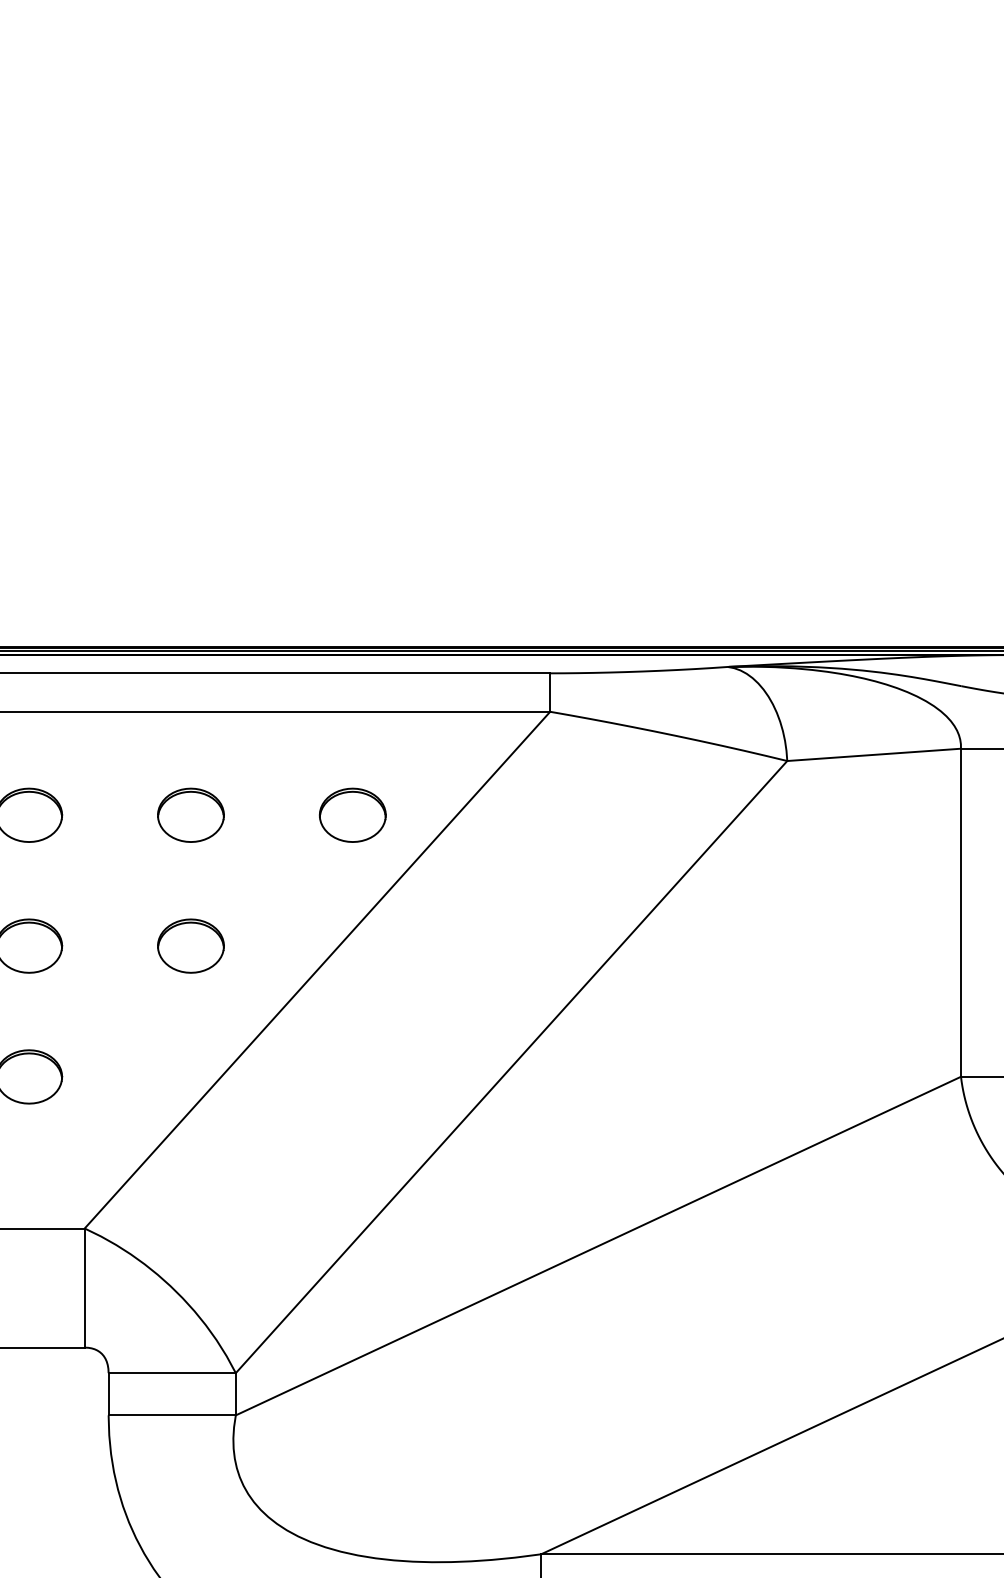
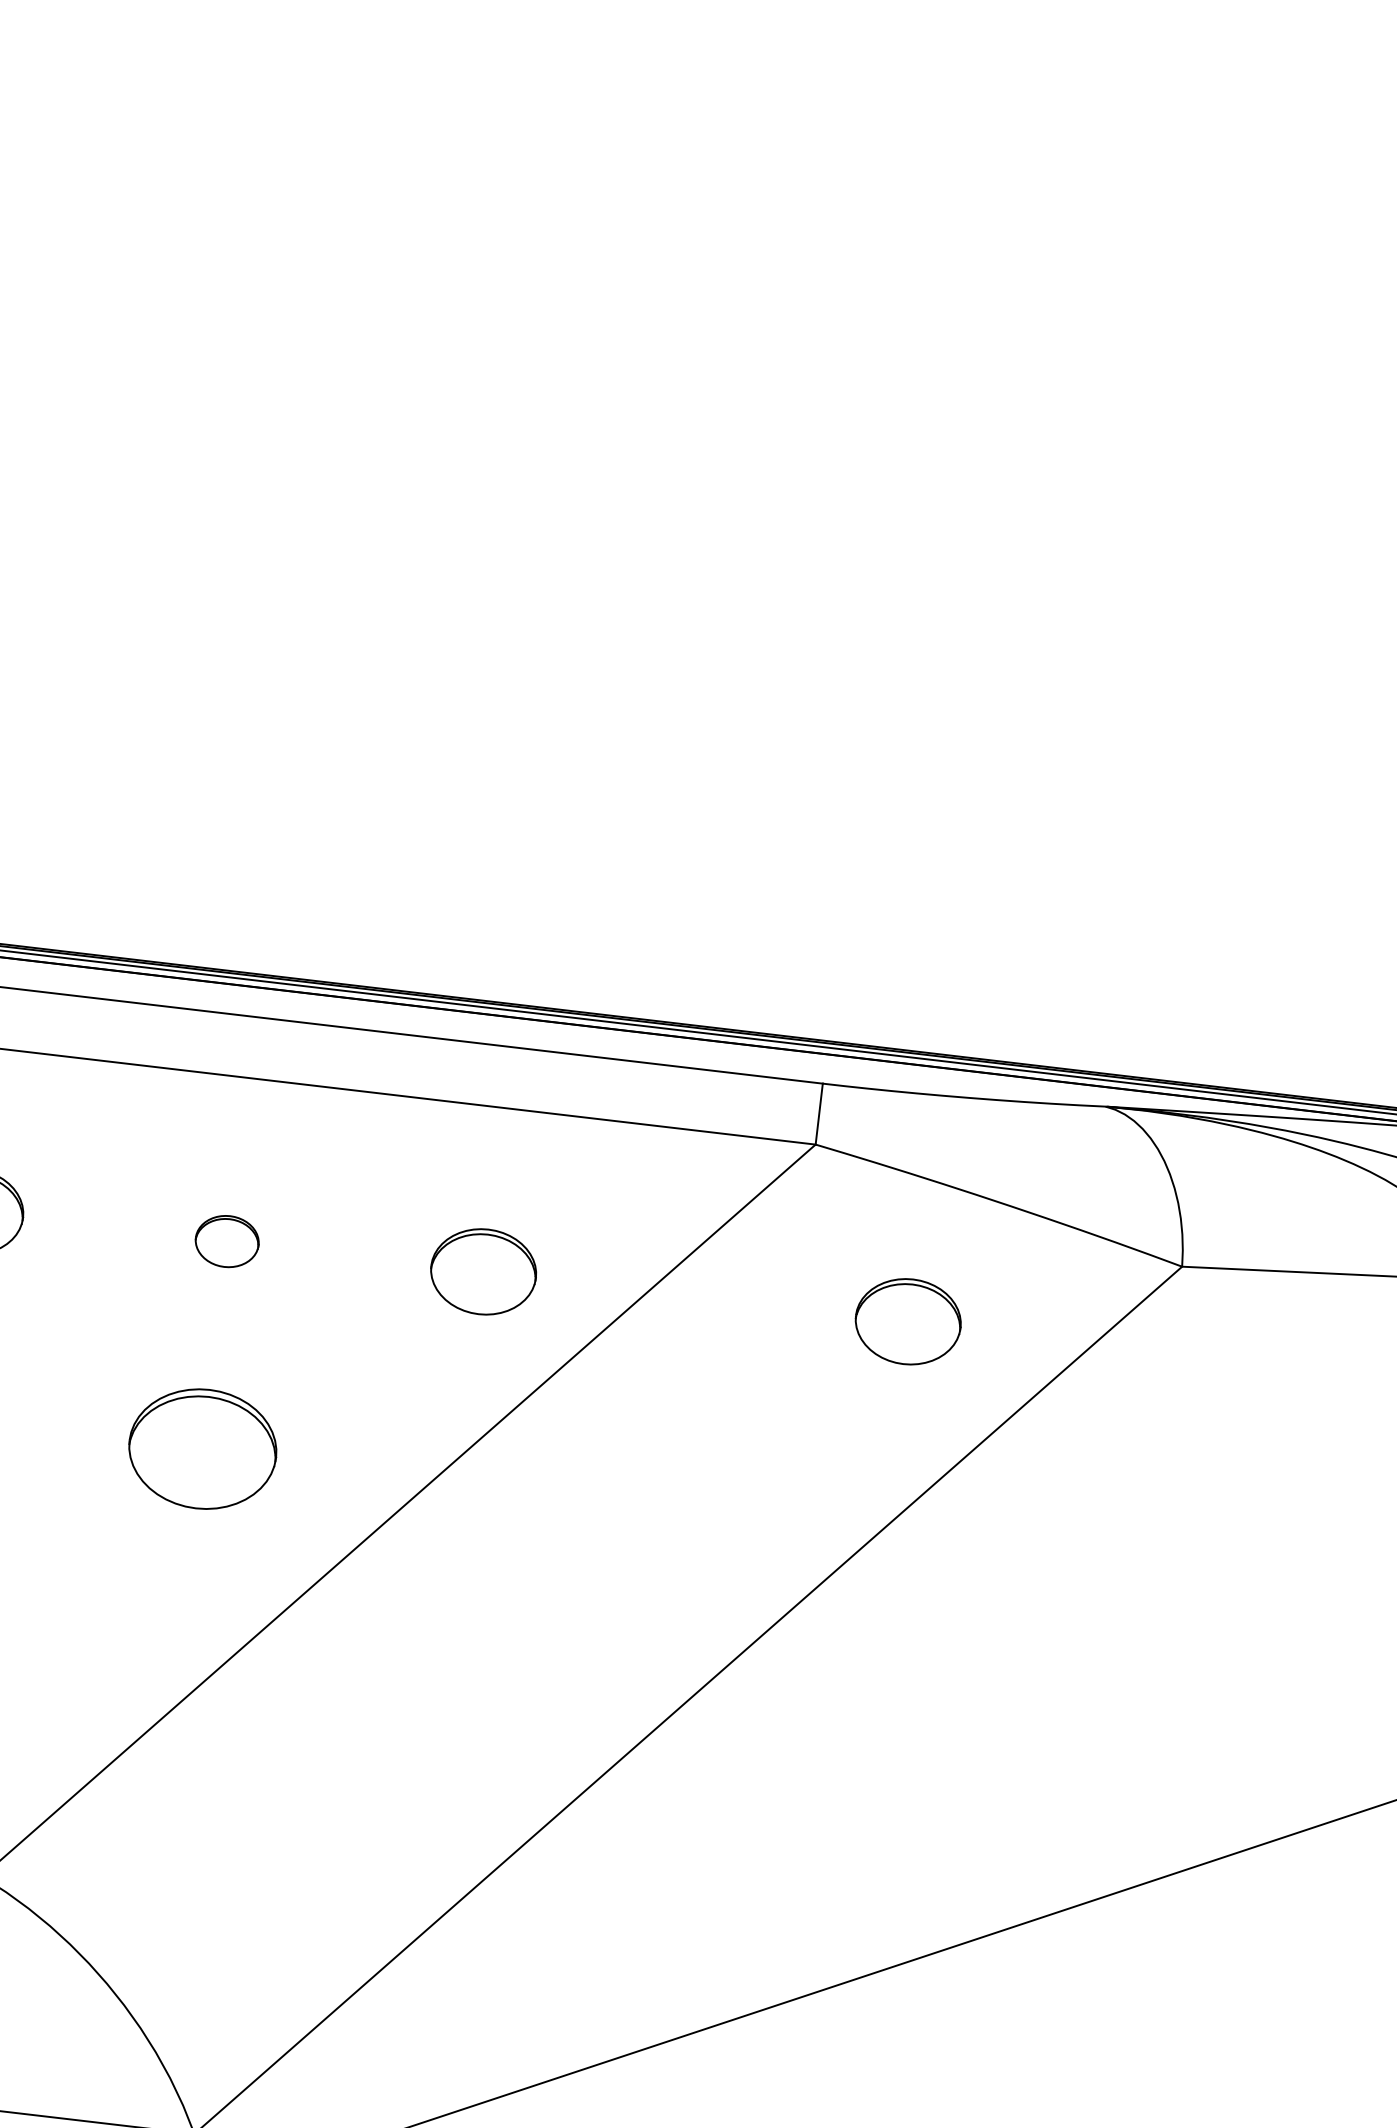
part: (190, 814) -> (226, 1240), size x0.6
part: (620, 814) -> (907, 1320), added
part: (190, 945) -> (202, 1447), size x1.4

